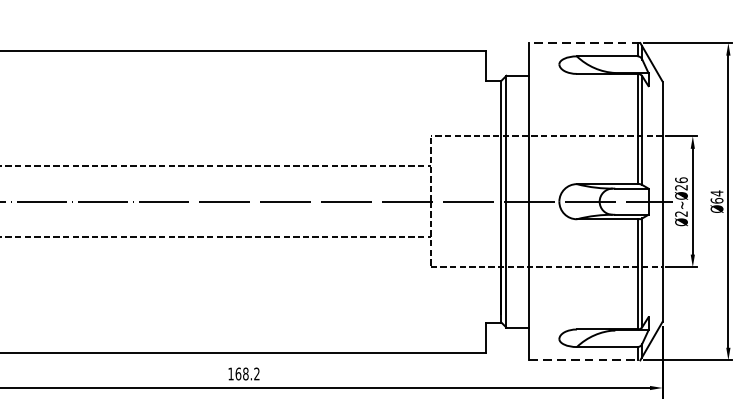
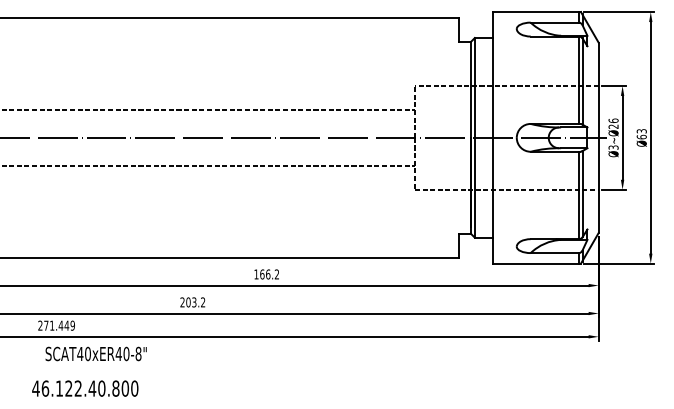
line: (584, 43) -> (536, 12), dashed -> solid
text: (716, 193) -> (641, 131), Ø64 -> Ø63
text: (681, 213) -> (613, 147), Ø2~Ø26 -> Ø3~Ø26
line: (585, 360) -> (537, 263), dashed -> solid
text: (246, 374) -> (268, 274), 168.2 -> 166.2

